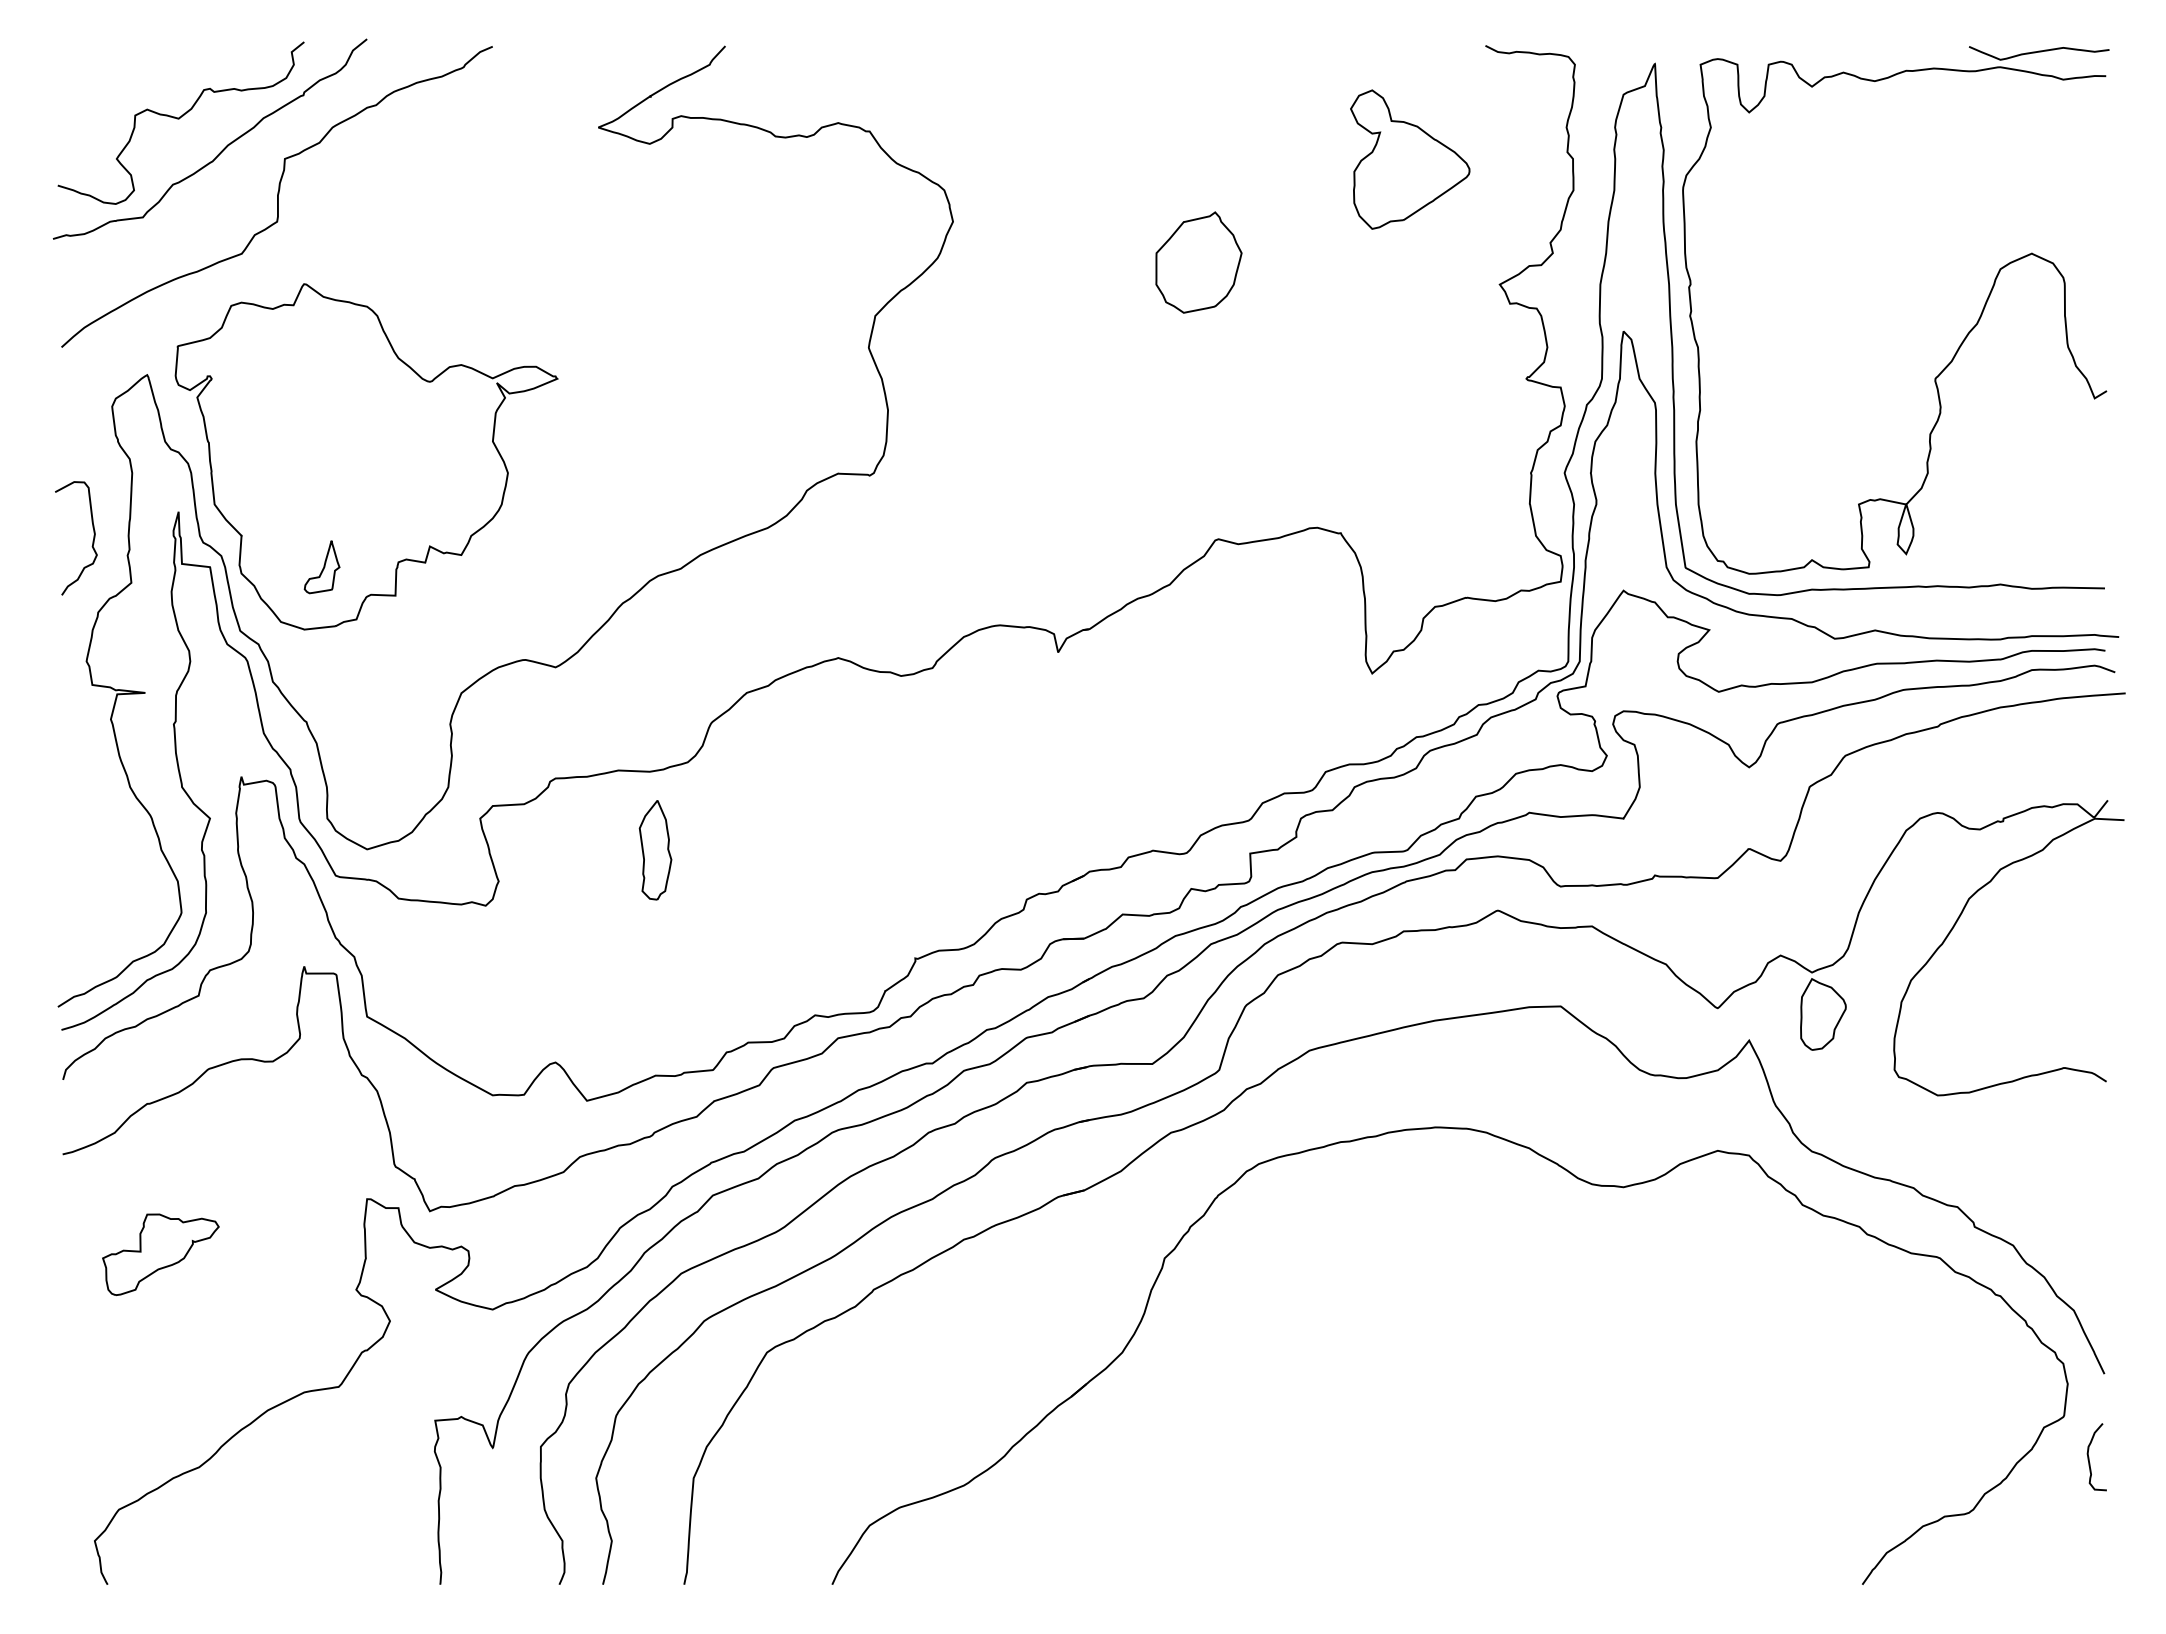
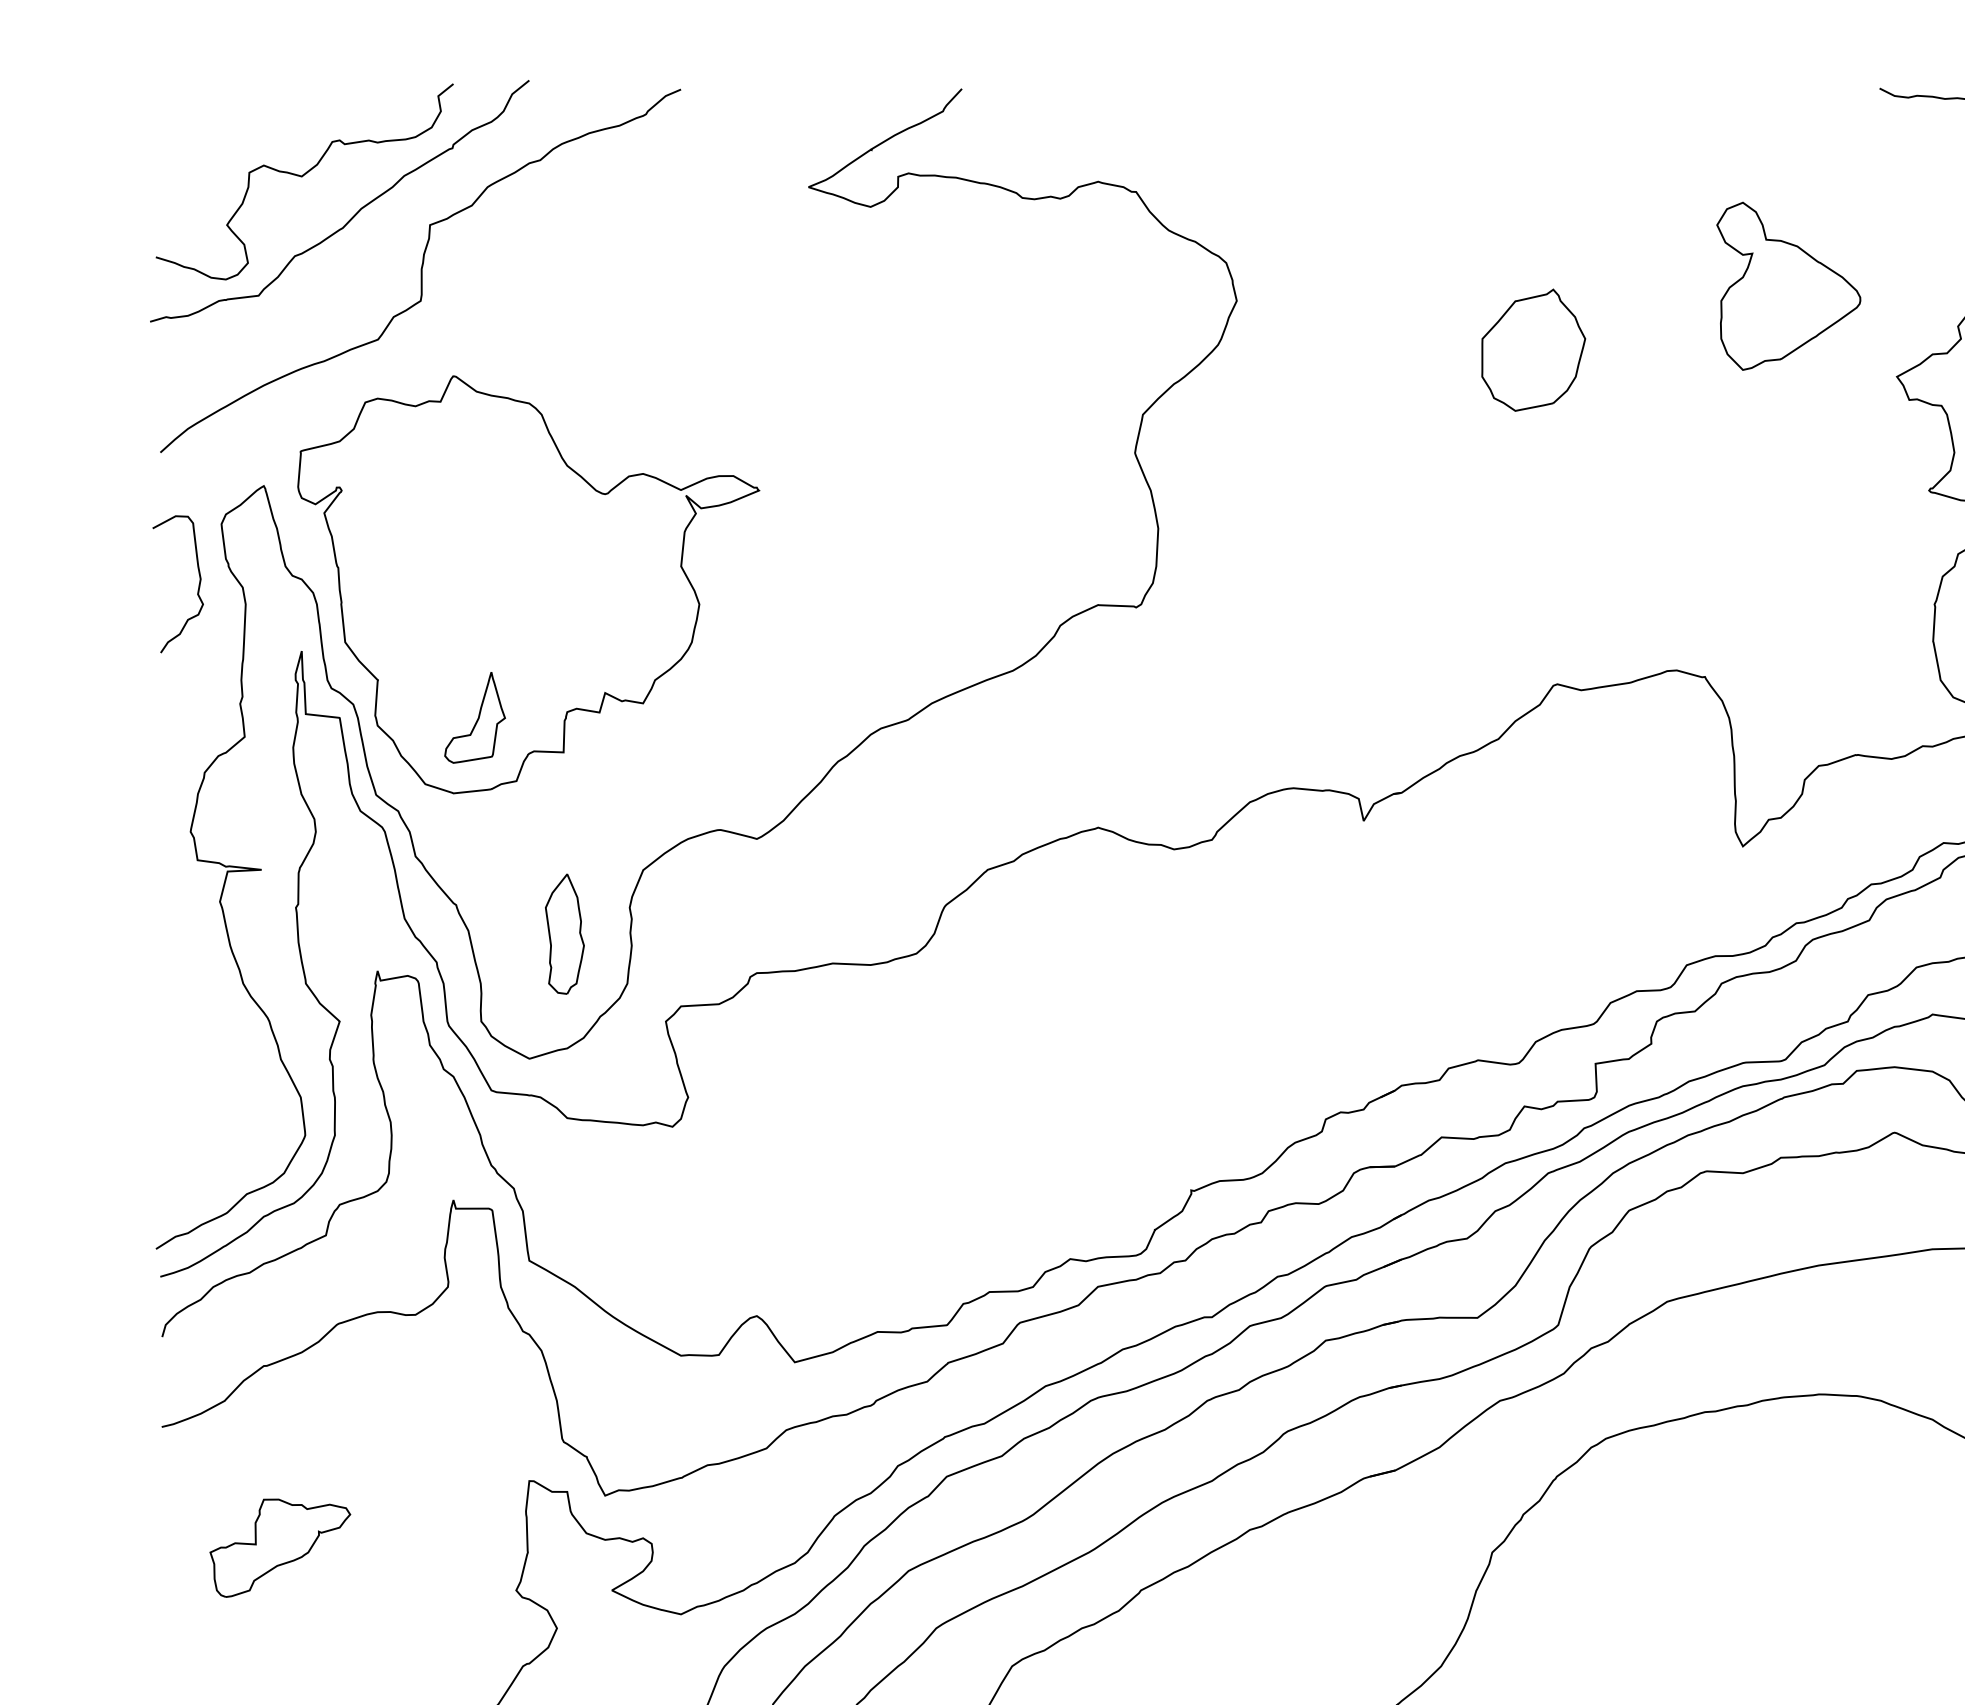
part: (1410, 159) -> (1789, 286), moved
curve: (92, 540) -> (197, 586), moved
part: (321, 567) -> (474, 718), size x1.43
part: (655, 850) -> (564, 934), moved

